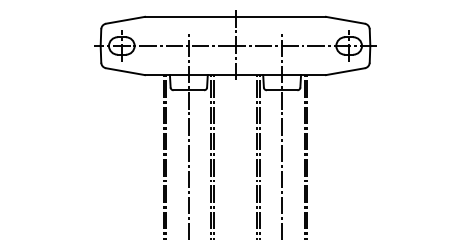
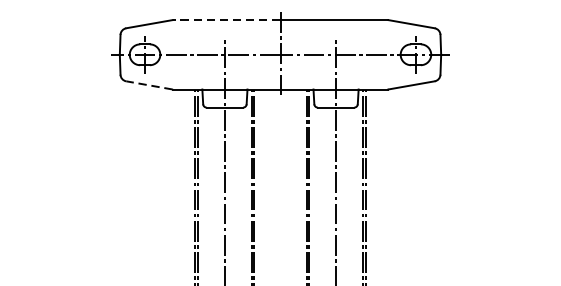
line: (189, 16) -> (225, 19), solid -> dashed
line: (125, 71) -> (149, 85), solid -> dashed

